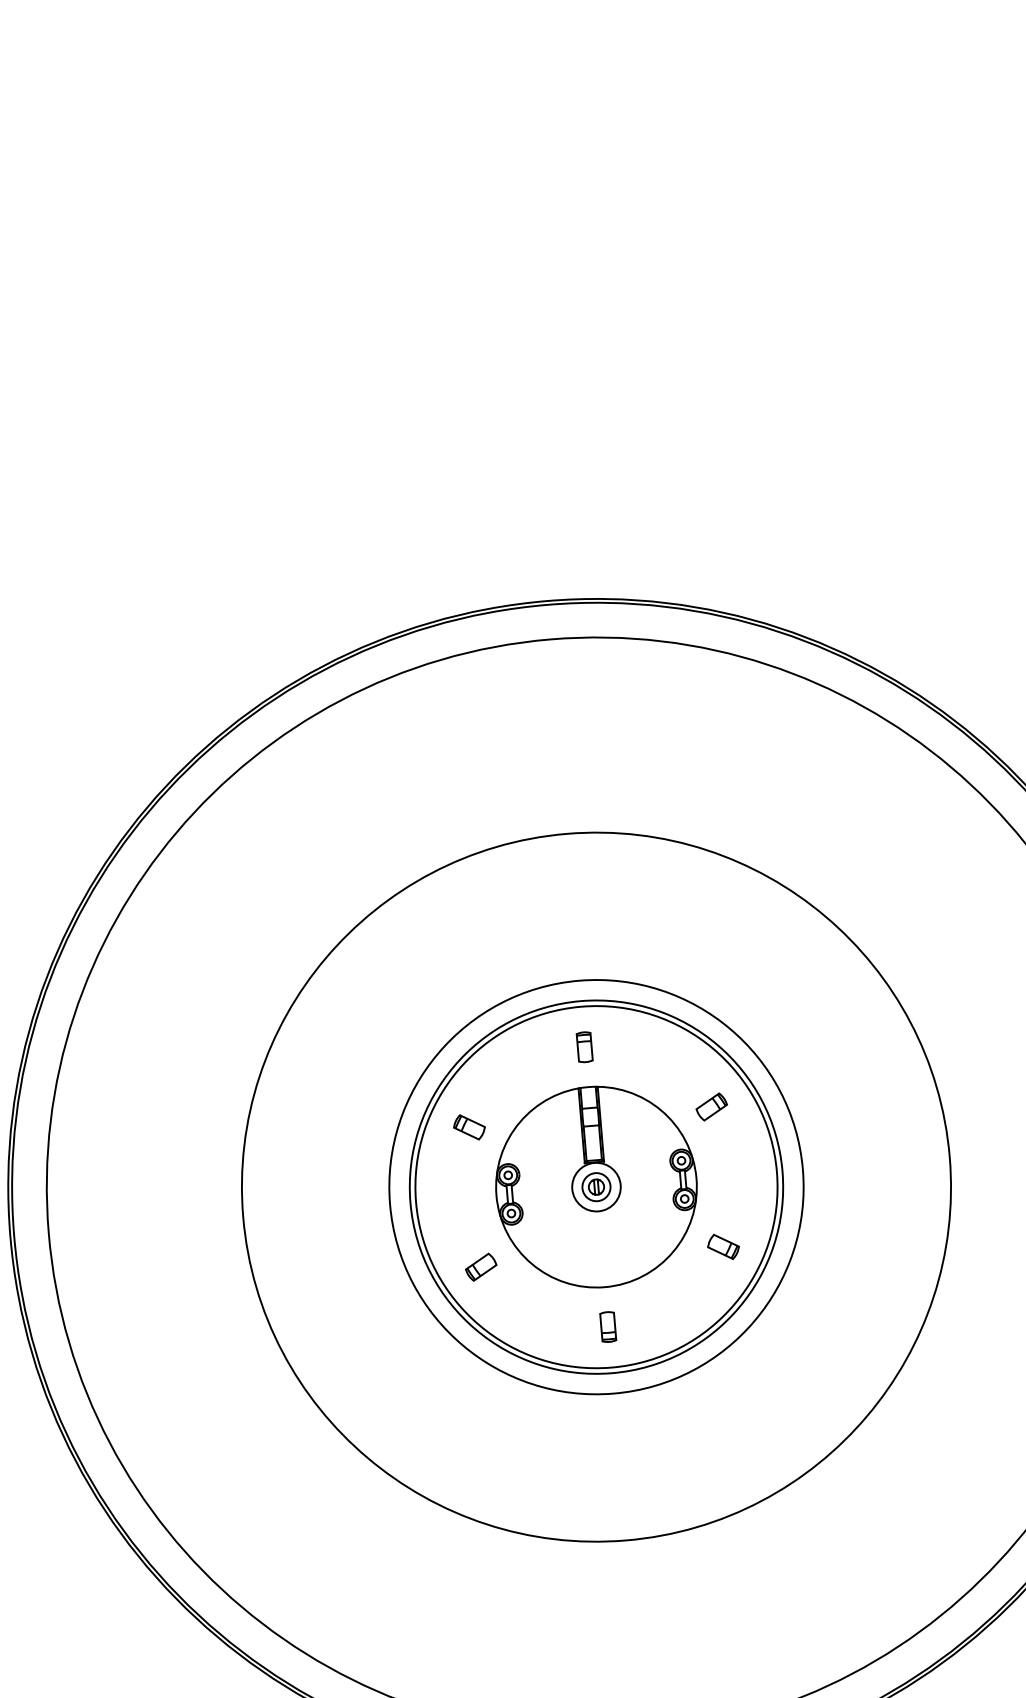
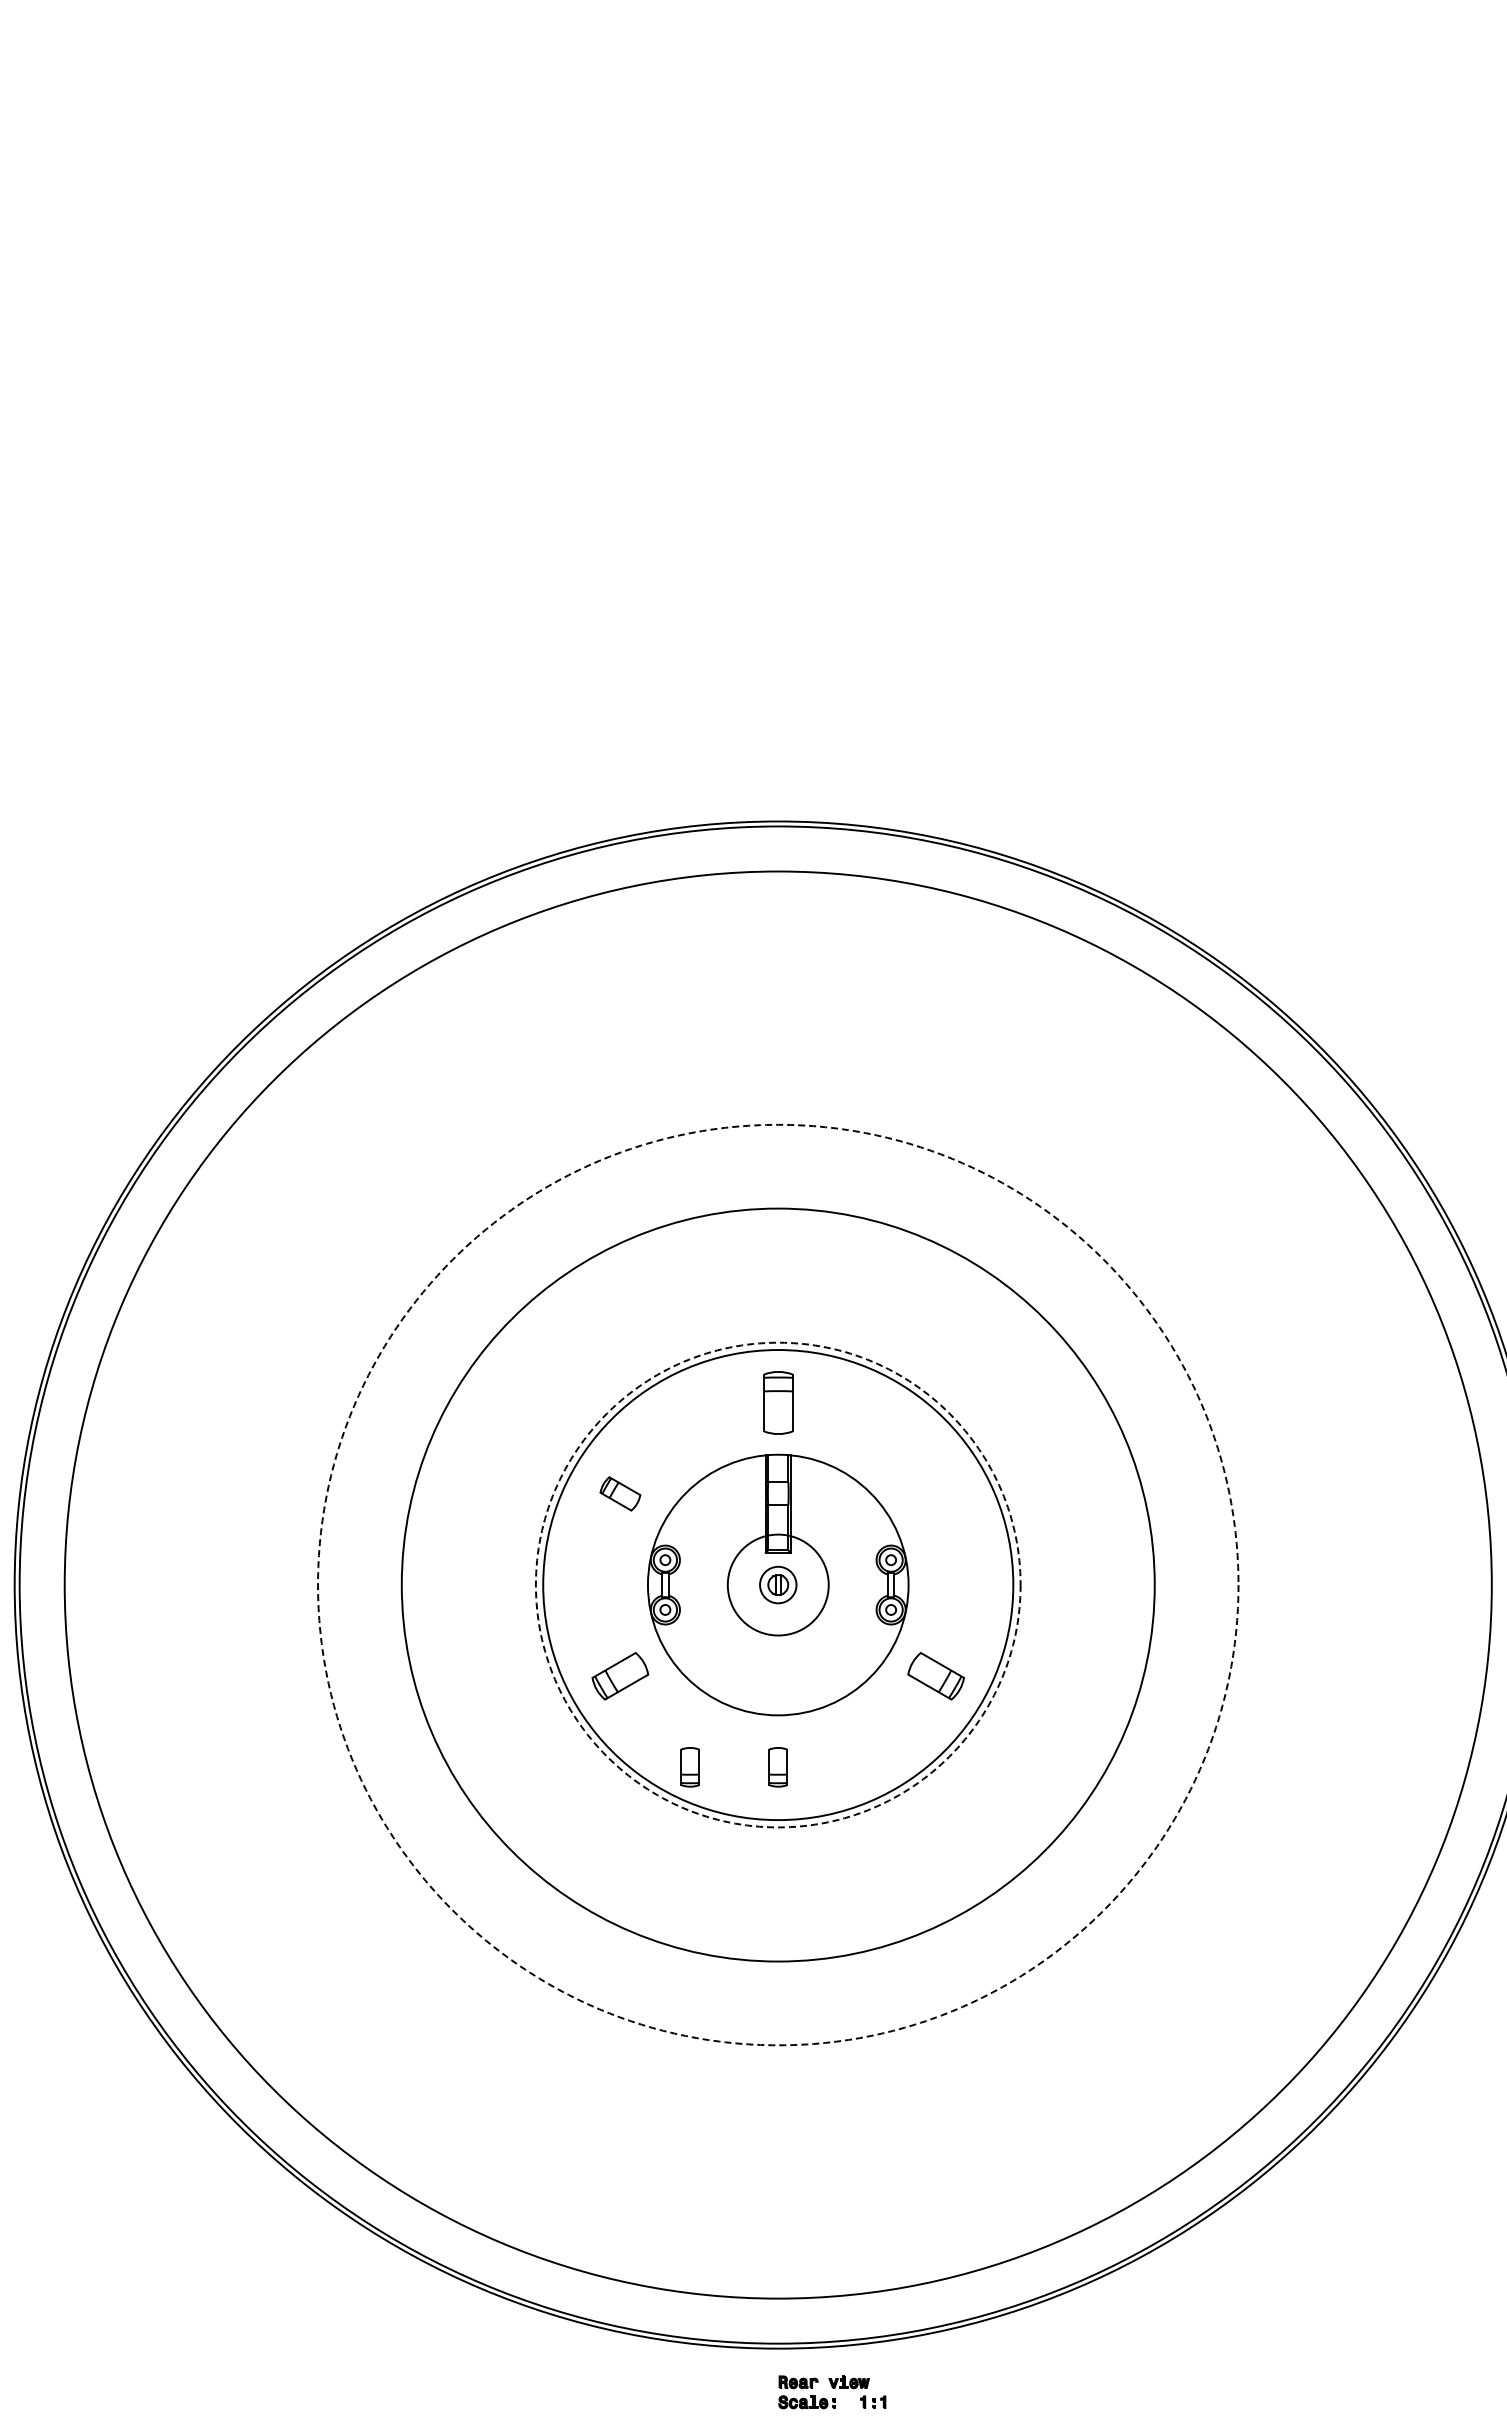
part: (584, 1047) -> (777, 1402), size x1.6
part: (711, 1106) -> (935, 1493), removed
circle: (595, 1186) -> (777, 1584), size x1.6
circle: (595, 1186) -> (777, 1584), solid -> dashed
circle: (596, 1186) -> (778, 1584), size x1.4
circle: (596, 1186) -> (778, 1584), solid -> dashed
part: (723, 1246) -> (935, 1675), size x1.4
part: (481, 1266) -> (620, 1675), size x1.4
part: (540, 1332) -> (689, 1767), added

